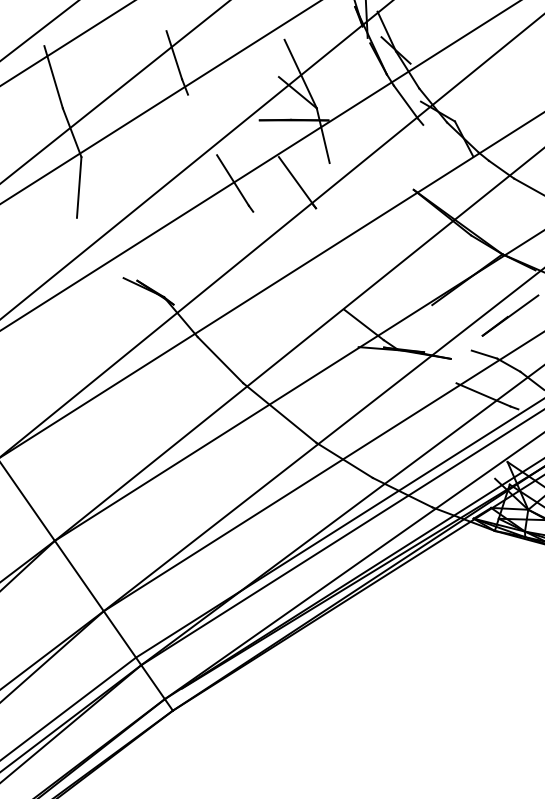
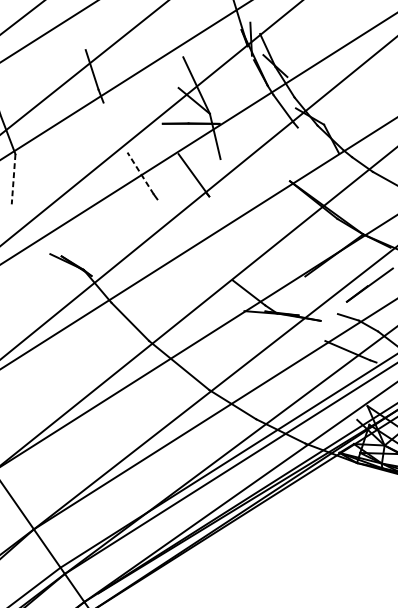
line: (233, 180) -> (141, 173), solid -> dashed
line: (79, 187) -> (13, 179), solid -> dashed

